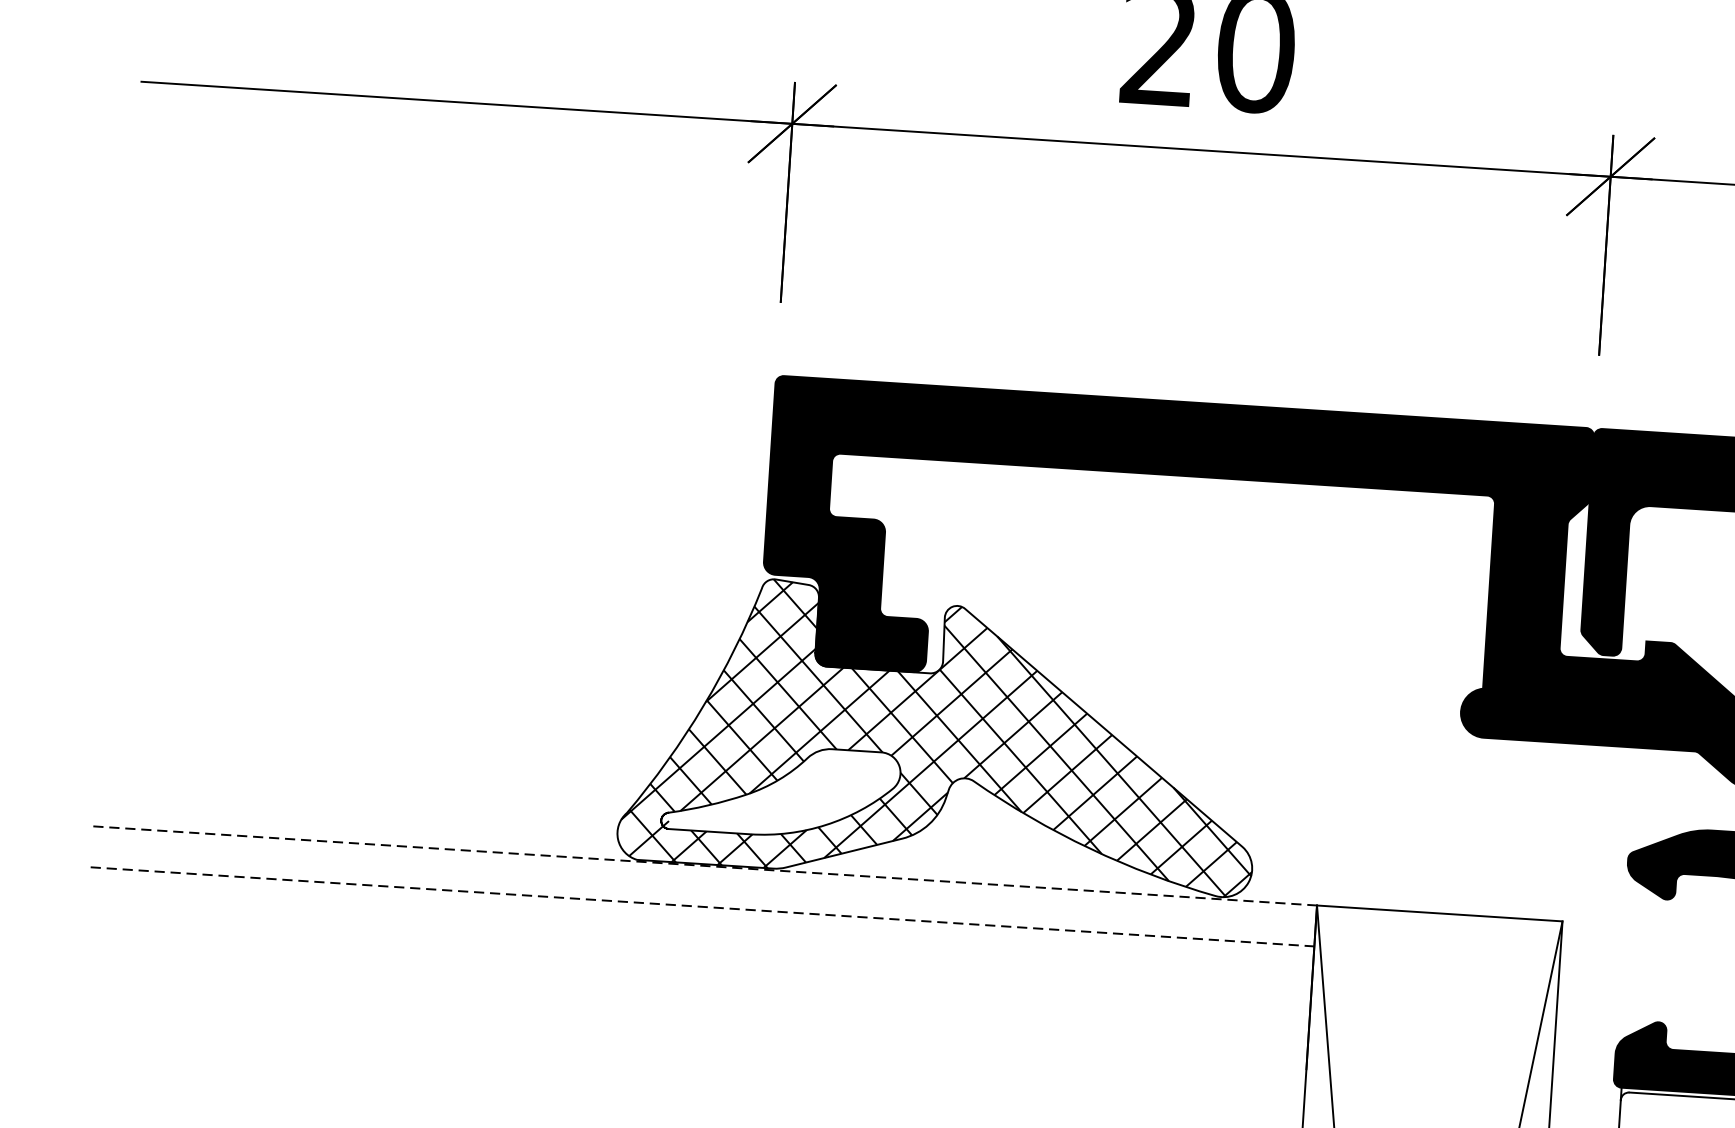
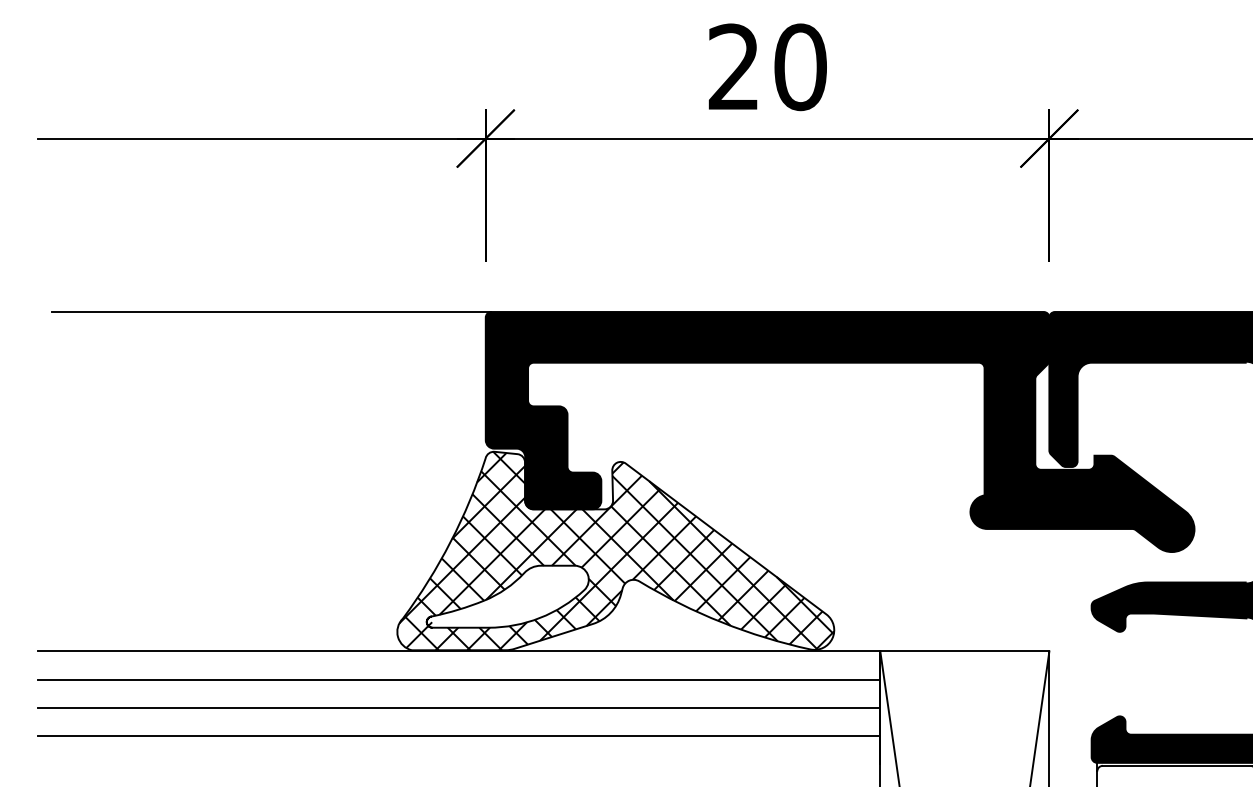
line: (464, 354) -> (271, 311), added
line: (705, 866) -> (459, 651), dashed -> solid
line: (703, 906) -> (459, 679), dashed -> solid
line: (699, 947) -> (458, 707), added
line: (696, 987) -> (458, 735), added

